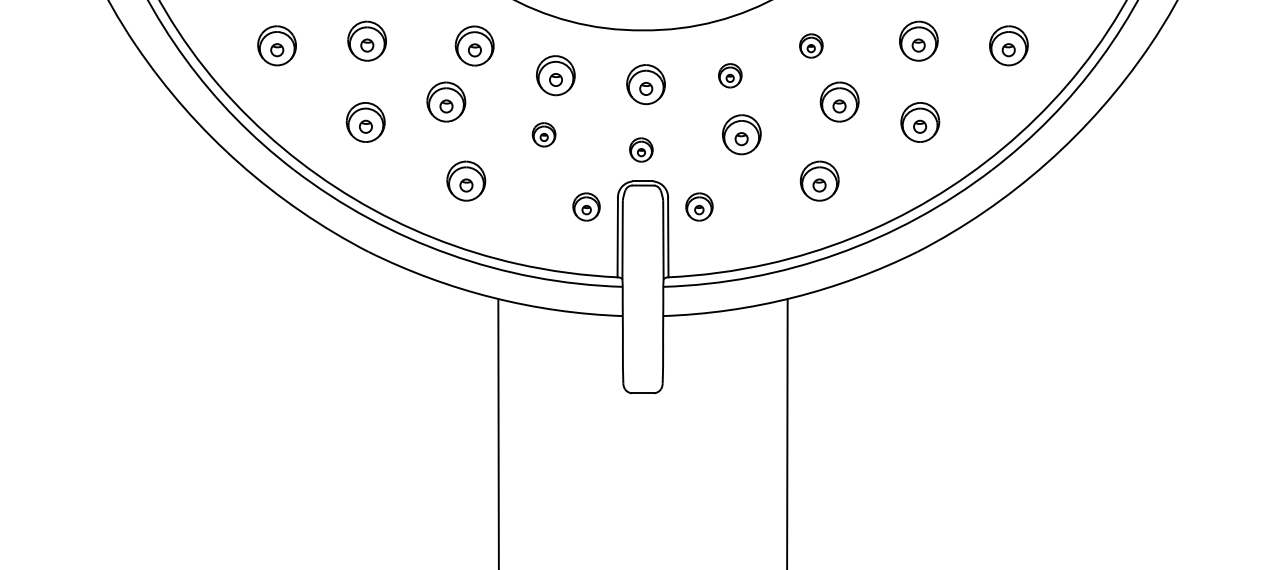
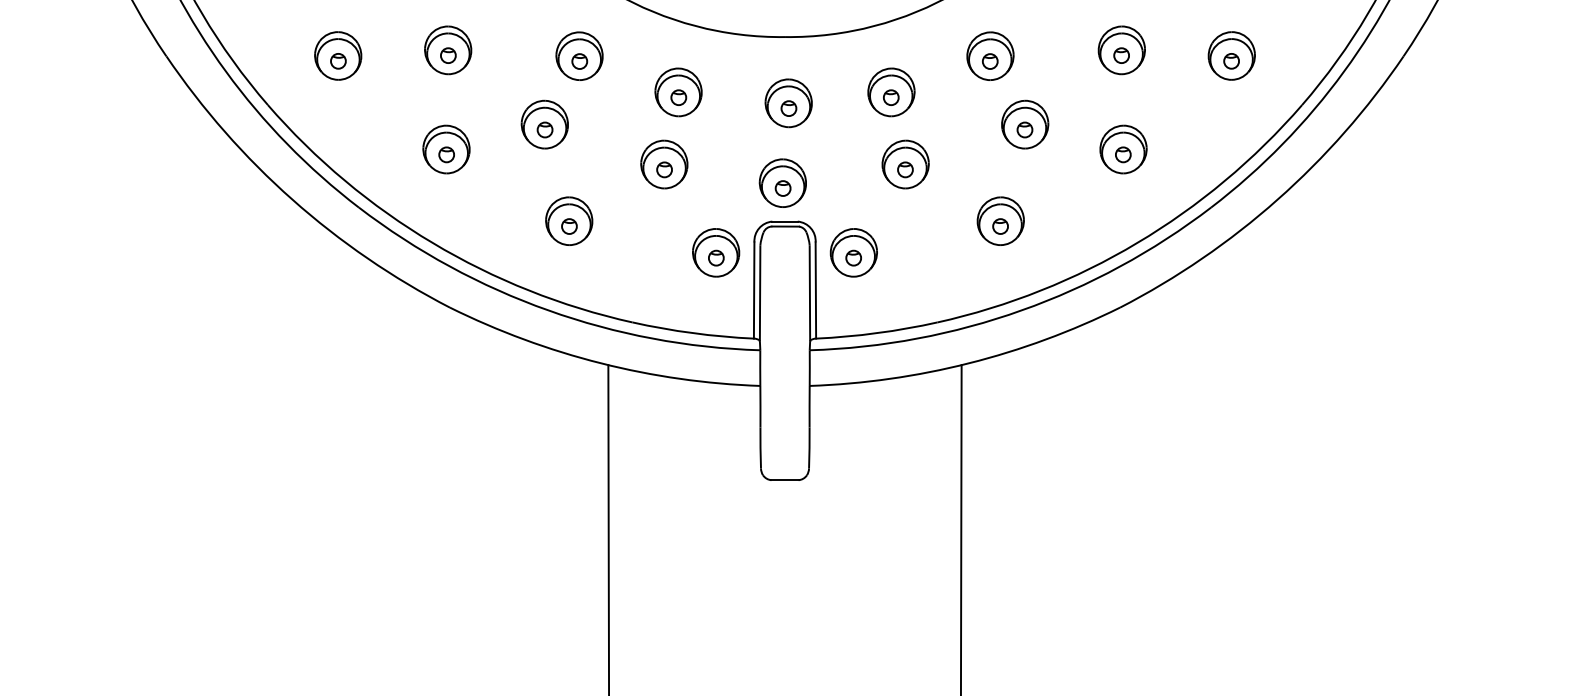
part: (811, 45) -> (990, 55), size x1.67
part: (730, 75) -> (891, 92), size x1.67
part: (543, 134) -> (663, 164), size x1.67
part: (641, 149) -> (783, 182), size x1.67
part: (586, 206) -> (716, 252), size x1.43
part: (699, 206) -> (853, 252), size x1.43

